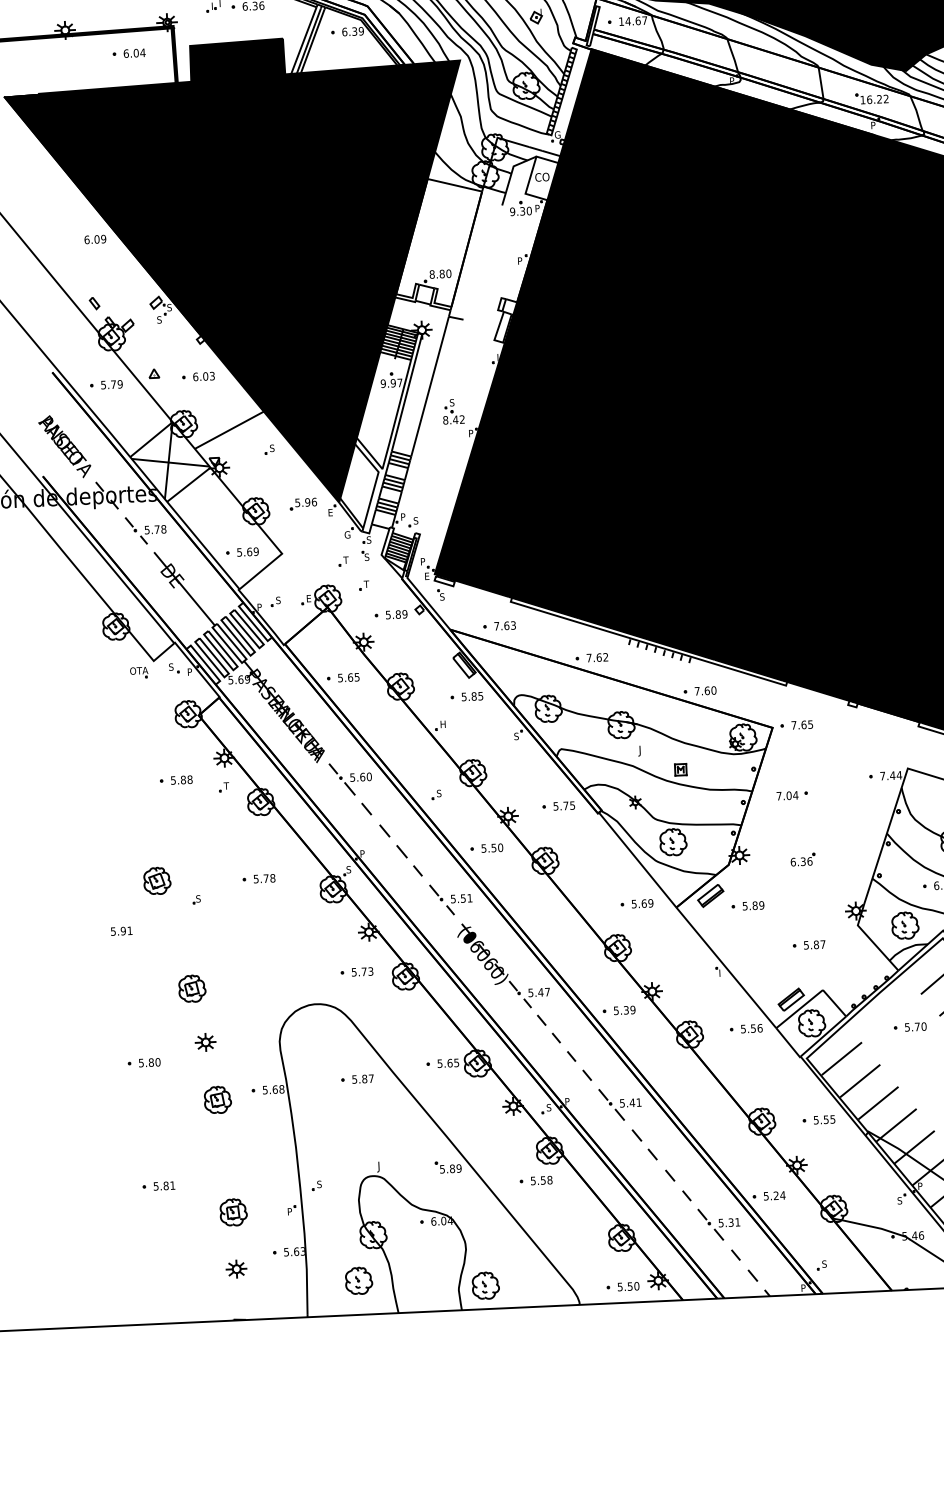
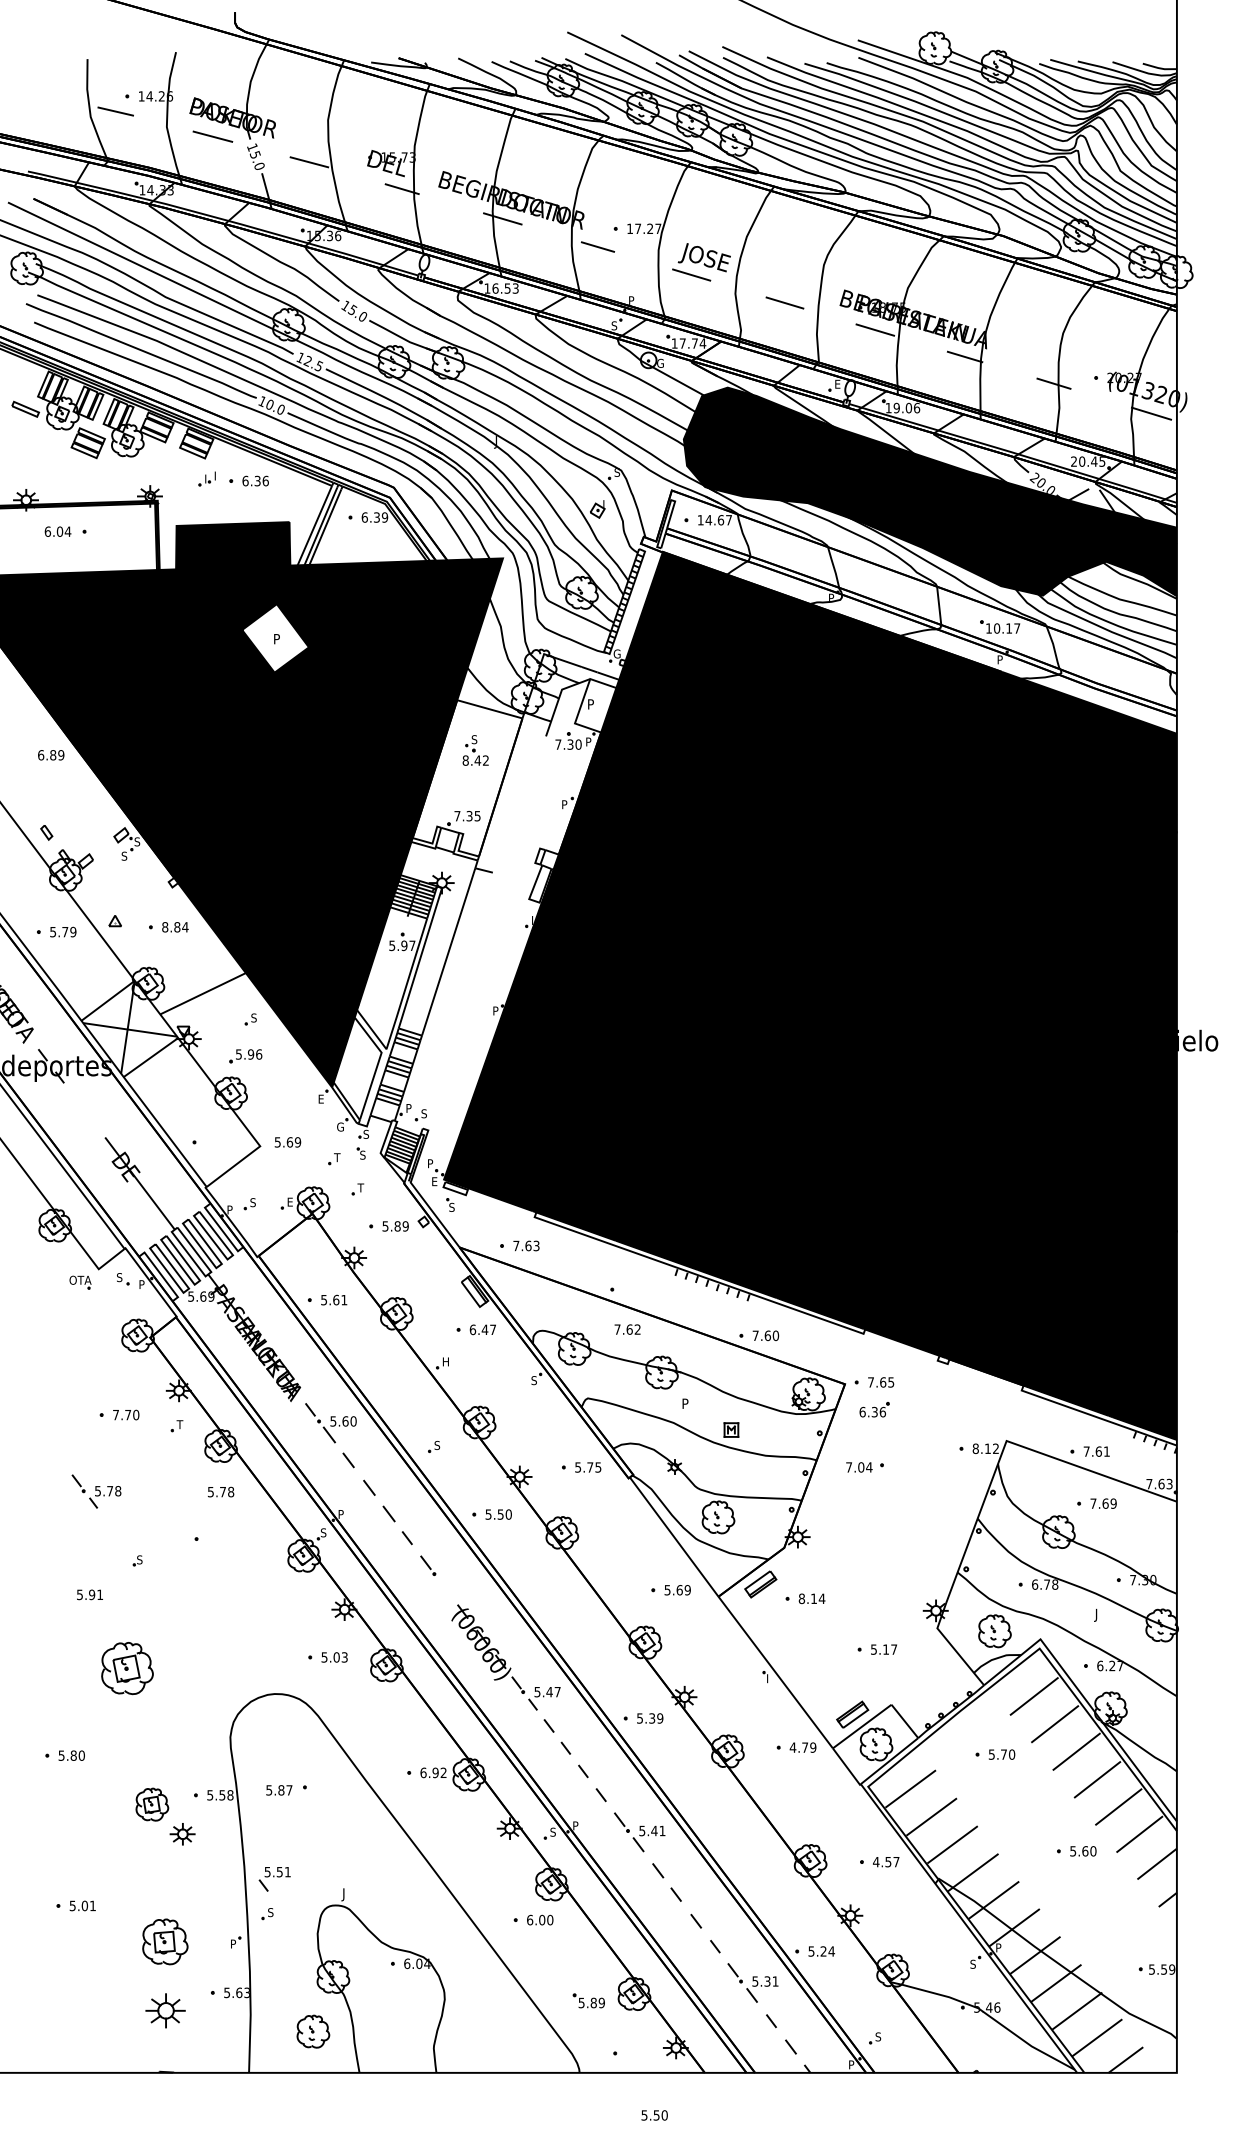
text: (134, 53) -> (57, 531), moved
text: (878, 99) -> (1007, 628), 16.22 -> 10.17
fill: (275, 134) -> (275, 638), removed
text: (541, 177) -> (595, 704), CO -> P
text: (512, 211) -> (558, 744), 9.30 -> 7.30
text: (97, 239) -> (53, 755), 6.09 -> 6.89
text: (440, 273) -> (467, 815), 8.80 -> 7.35
text: (204, 376) -> (175, 927), 6.03 -> 8.84
text: (383, 383) -> (392, 945), 9.97 -> 5.97
part: (453, 411) -> (475, 750), moved
part: (303, 504) -> (245, 1056), moved
part: (145, 530) -> (96, 1491), moved
text: (247, 552) -> (287, 1142), moved
text: (597, 657) -> (627, 1329), moved
text: (357, 677) -> (344, 1300), 5.65 -> 5.61
text: (472, 696) -> (482, 1329), 5.85 -> 6.47
text: (641, 750) -> (684, 1404), J -> P
text: (890, 775) -> (985, 1448), 7.44 -> 8.12
text: (182, 779) -> (126, 1414), 5.88 -> 7.70
part: (802, 859) -> (874, 1409), moved
text: (264, 878) -> (221, 1491), moved
part: (156, 880) -> (90, 1535), removed
part: (459, 904) -> (274, 1879), moved
text: (753, 905) -> (811, 1598), 5.89 -> 8.14
text: (121, 930) -> (89, 1594), moved
text: (816, 944) -> (886, 1649), 5.87 -> 5.17
text: (364, 971) -> (336, 1657), 5.73 -> 5.03
part: (192, 988) -> (127, 1668), size x1.6
text: (751, 1028) -> (802, 1747), 5.56 -> 4.79
part: (205, 1042) -> (182, 1834), moved
text: (448, 1062) -> (433, 1772), 5.65 -> 6.92
text: (363, 1079) -> (279, 1790), moved
text: (275, 1089) -> (222, 1795), 5.68 -> 5.58
text: (824, 1120) -> (886, 1862), 5.55 -> 4.57
part: (448, 1166) -> (588, 2000), moved
text: (541, 1180) -> (540, 1919), 5.58 -> 6.00
text: (165, 1185) -> (84, 1905), 5.81 -> 5.01
part: (233, 1212) -> (164, 1941), size x1.4
part: (236, 1269) -> (165, 2010), size x1.6
part: (485, 1285) -> (466, 2044), removed
text: (628, 1286) -> (654, 2115), moved

